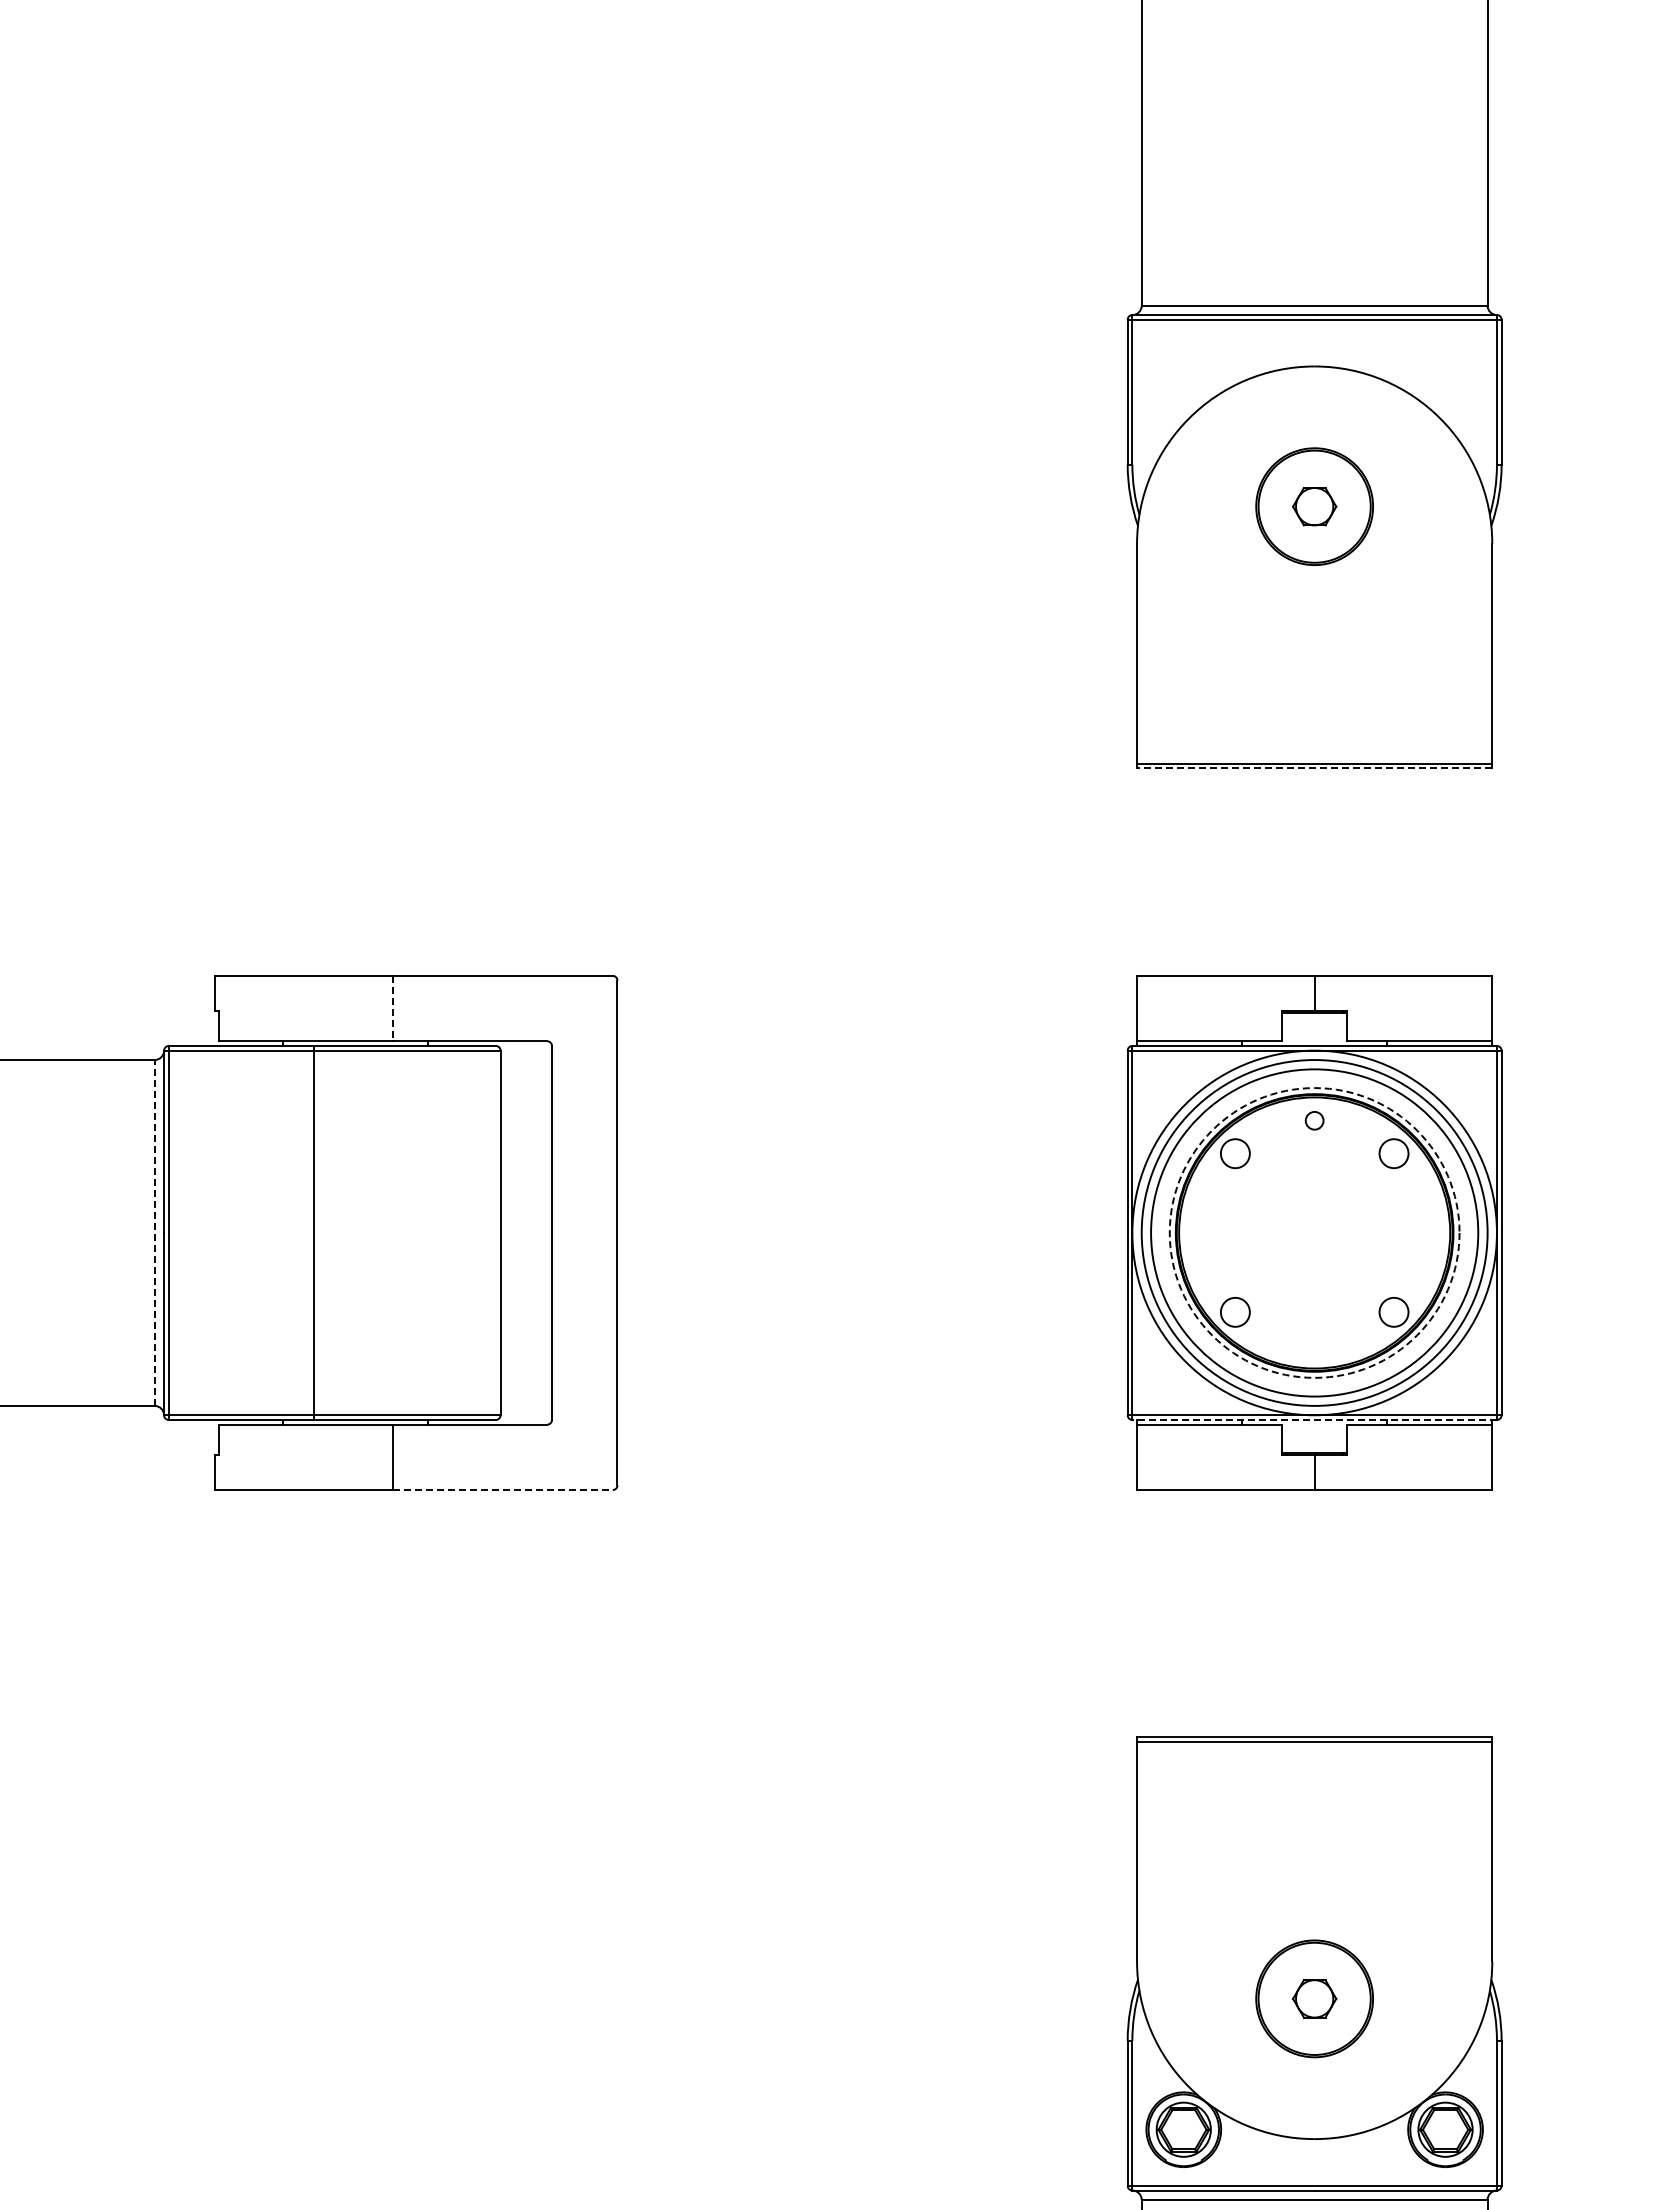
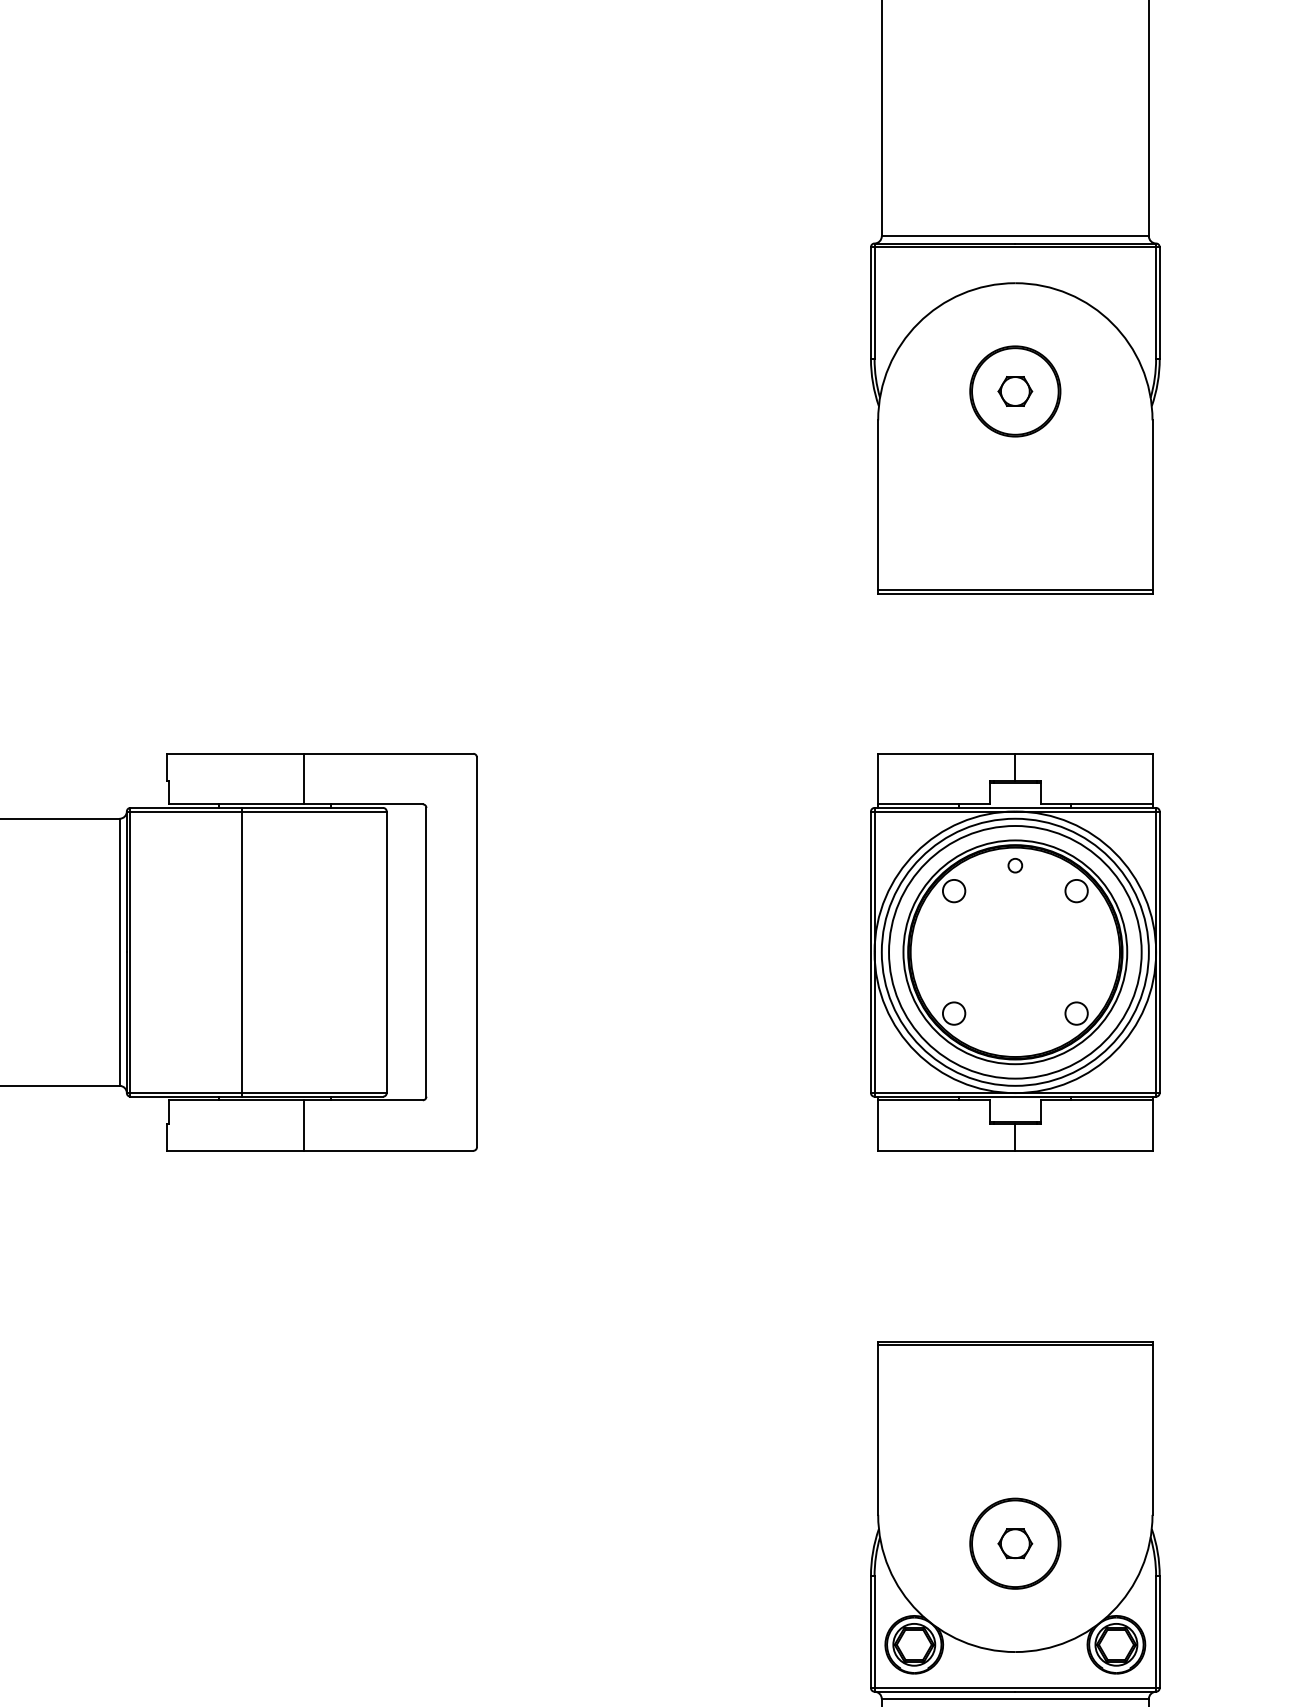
line: (1314, 768) -> (1015, 593), dashed -> solid
line: (393, 1008) -> (304, 778), dashed -> solid
line: (154, 1232) -> (119, 951), dashed -> solid
circle: (1314, 1232) -> (1015, 951), dashed -> solid
line: (1314, 1419) -> (1015, 1096), dashed -> solid
line: (502, 1490) -> (388, 1151), dashed -> solid

